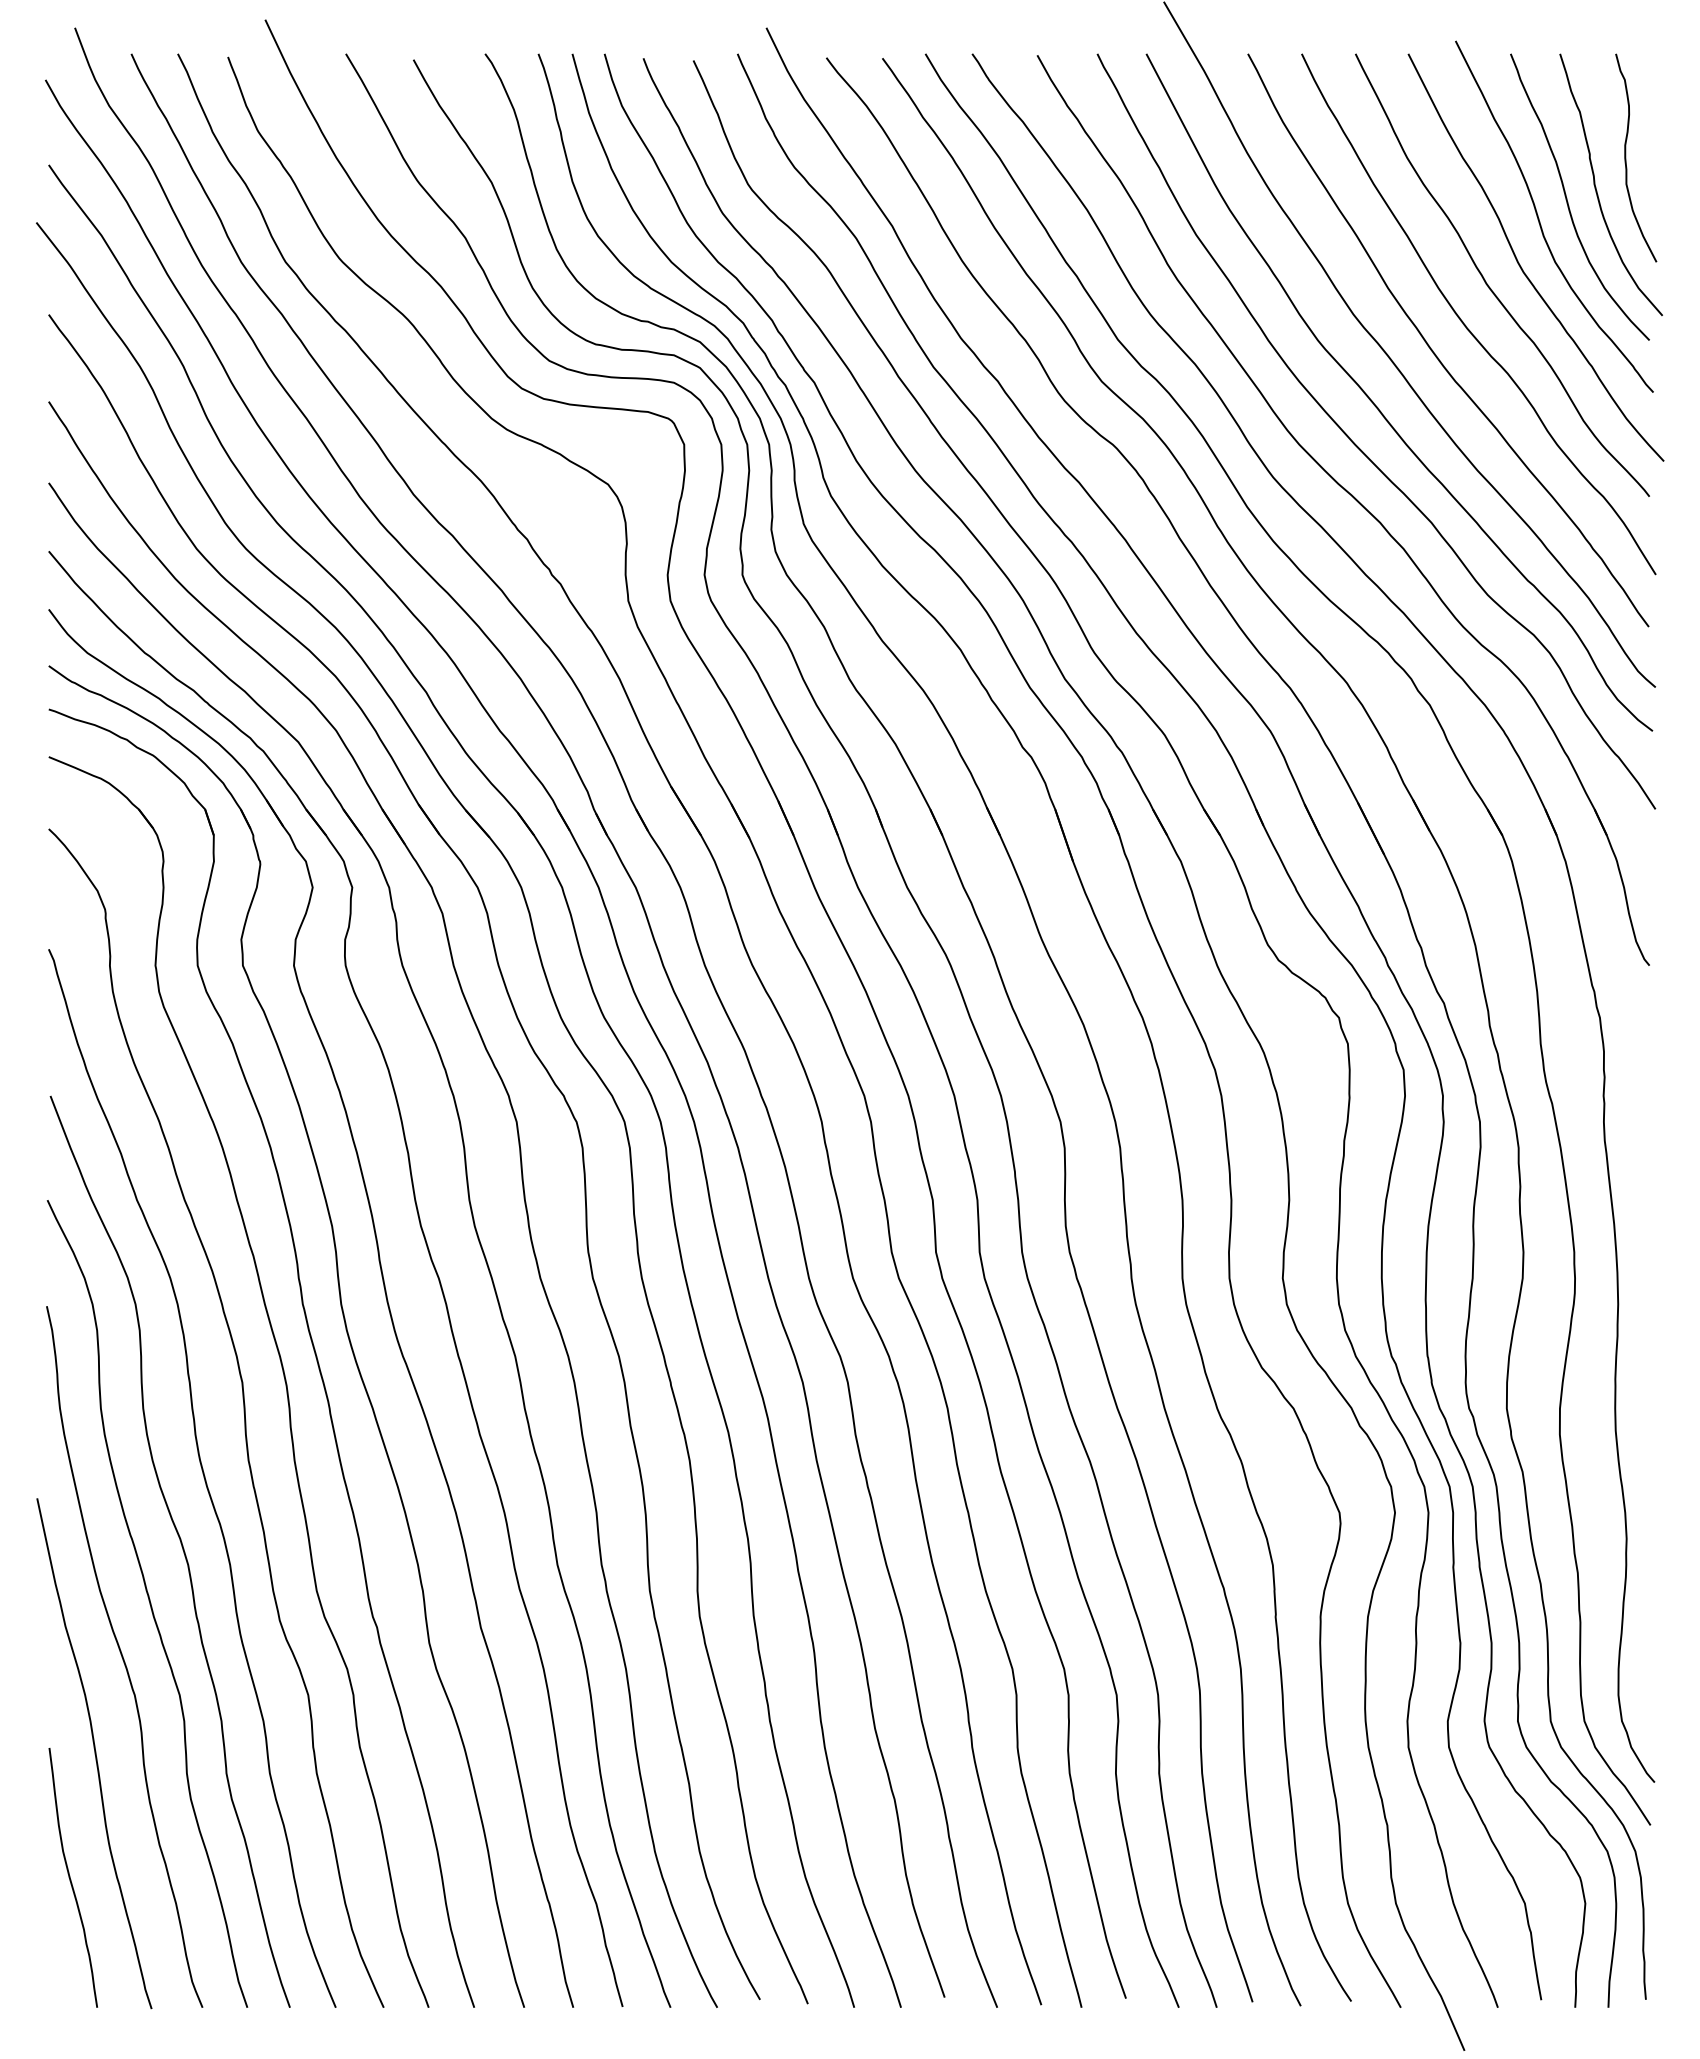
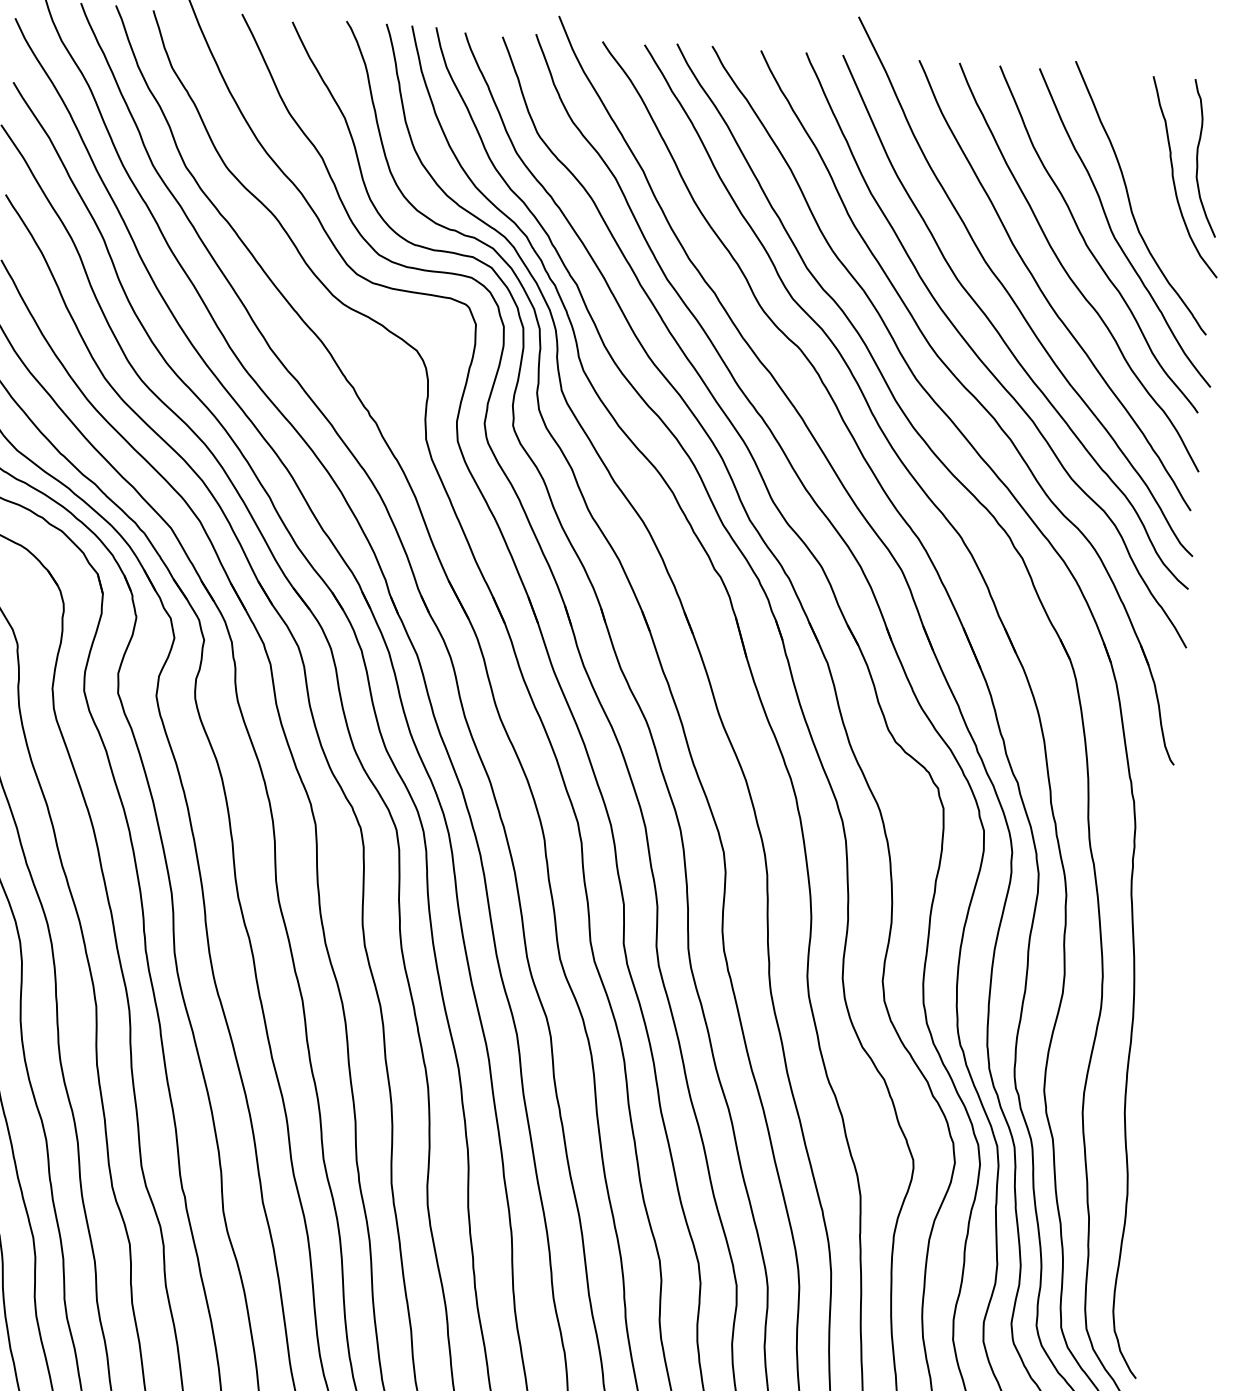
curve: (1568, 201) -> (1152, 187), removed

